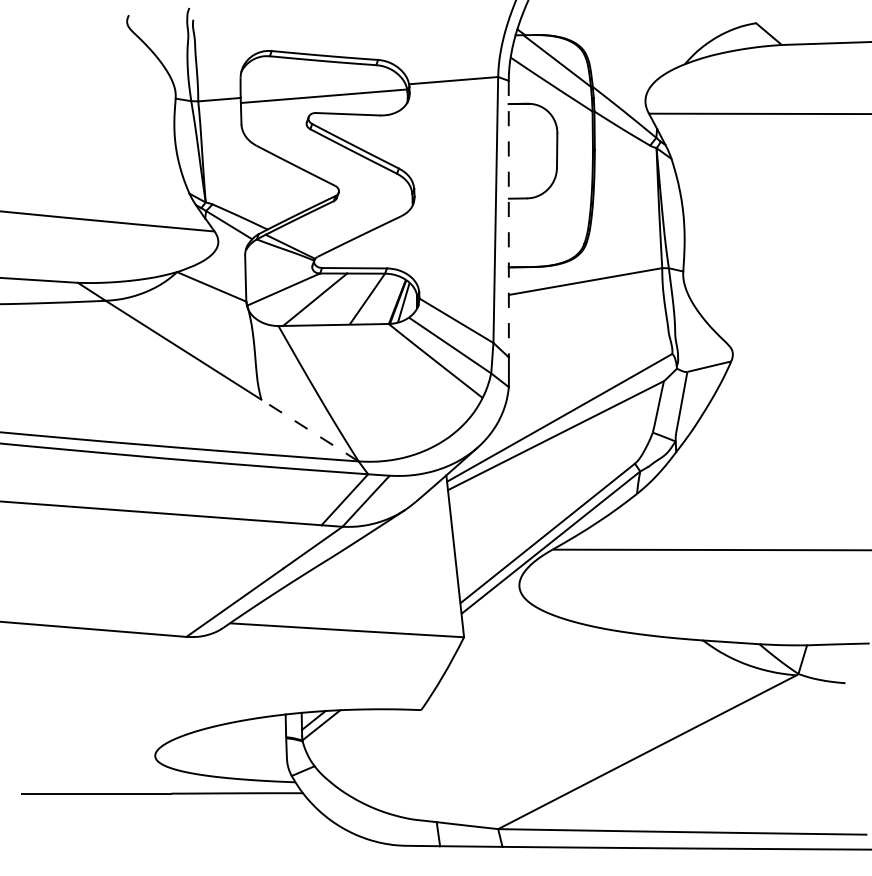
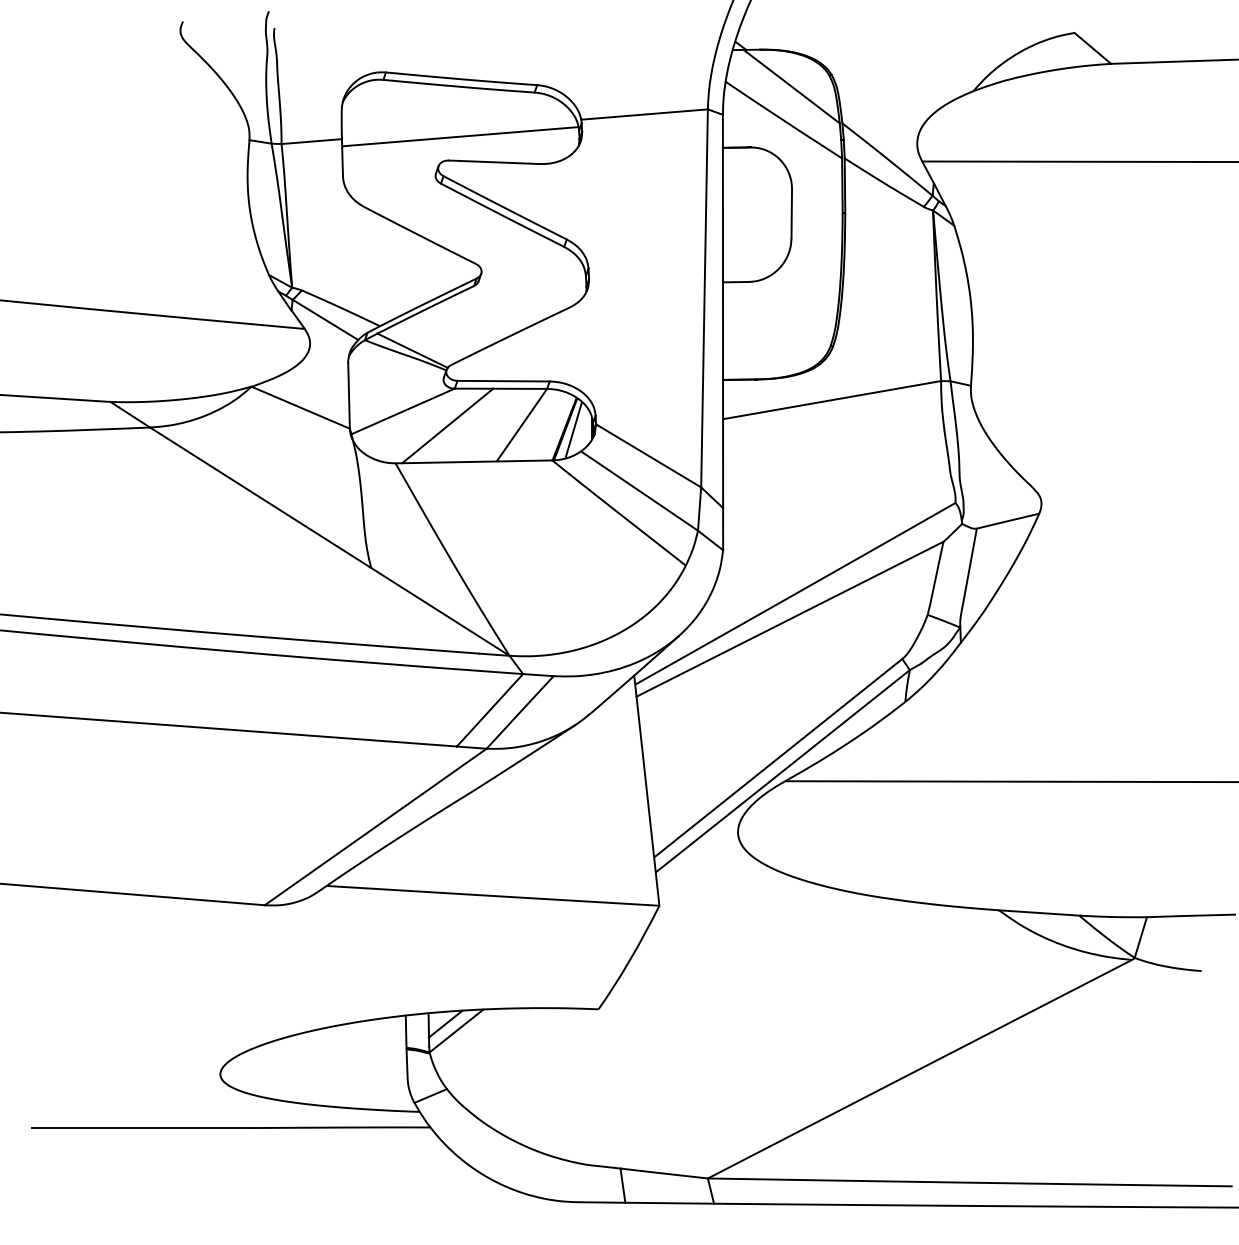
line: (509, 219) -> (723, 311), dashed -> solid
line: (310, 430) -> (440, 611), dashed -> solid

